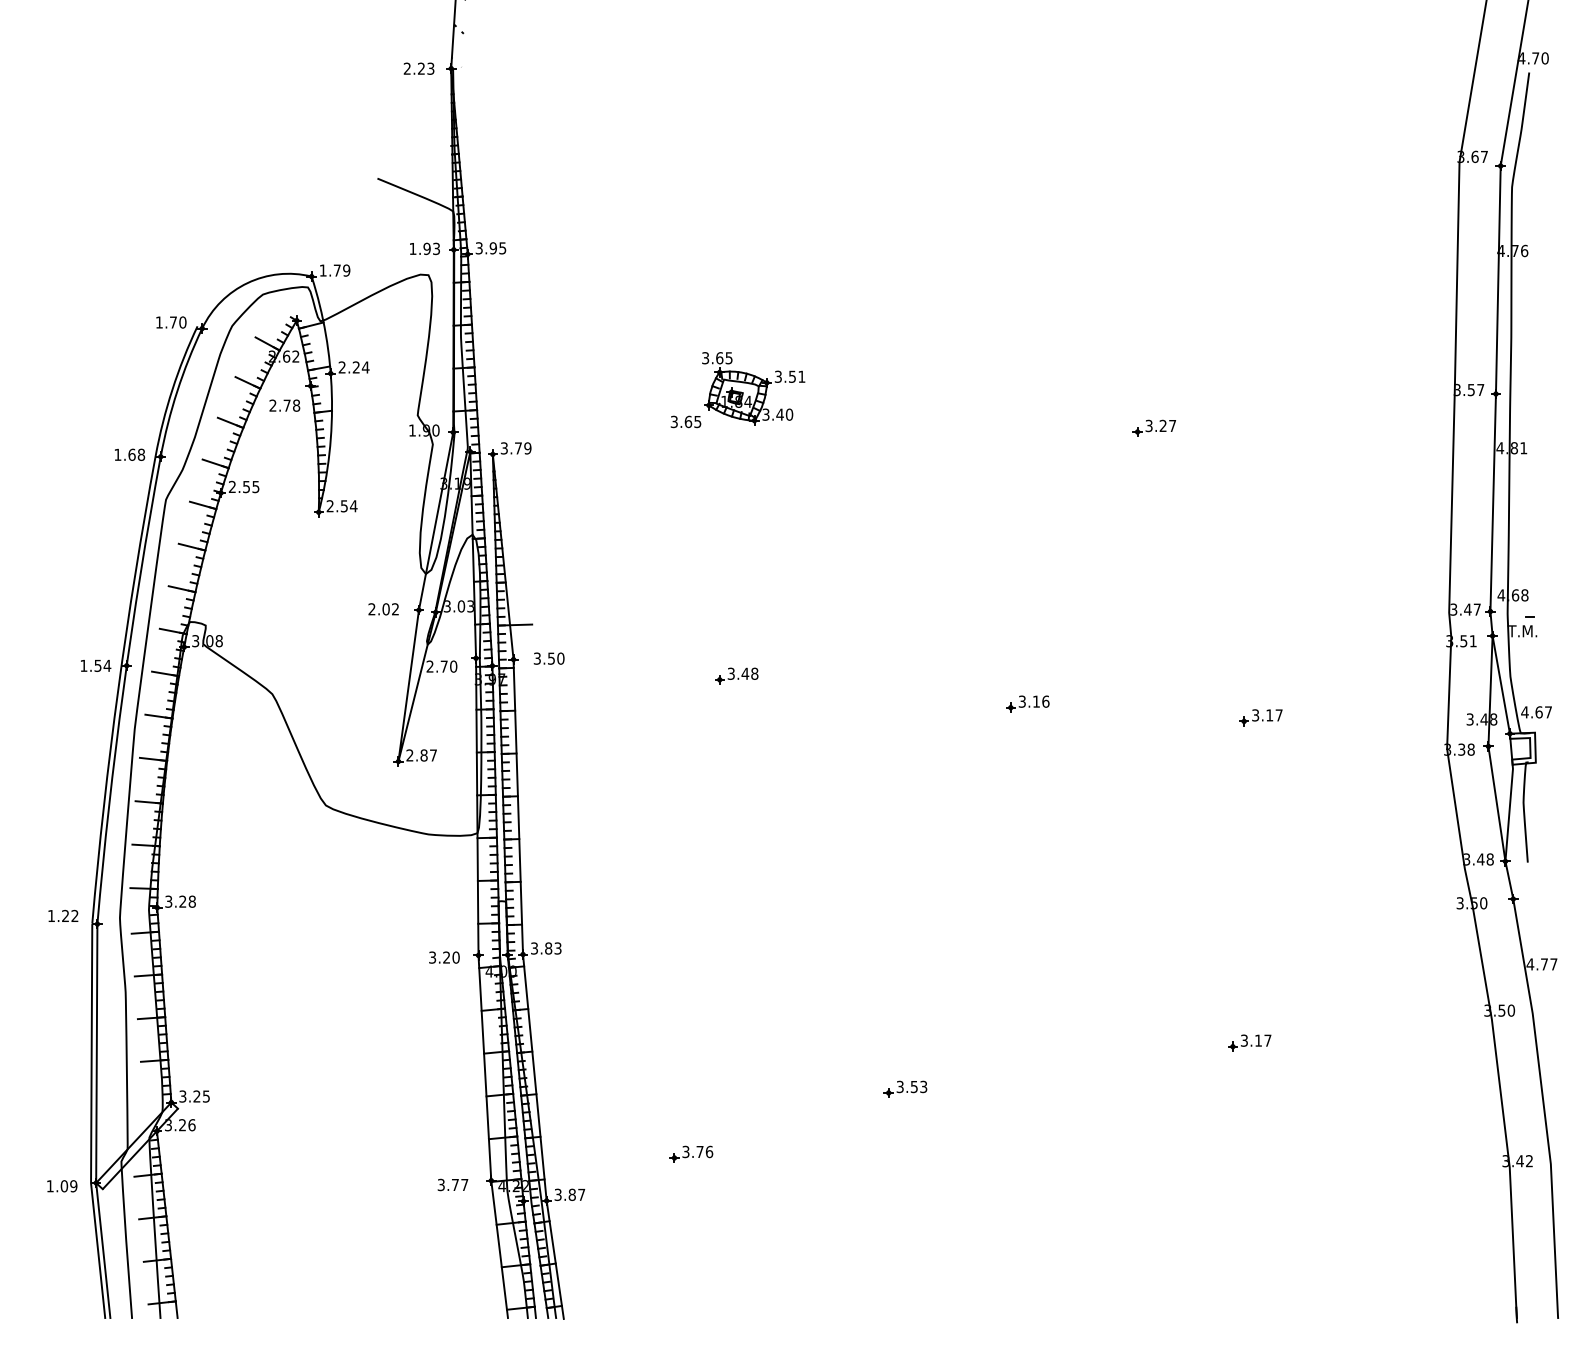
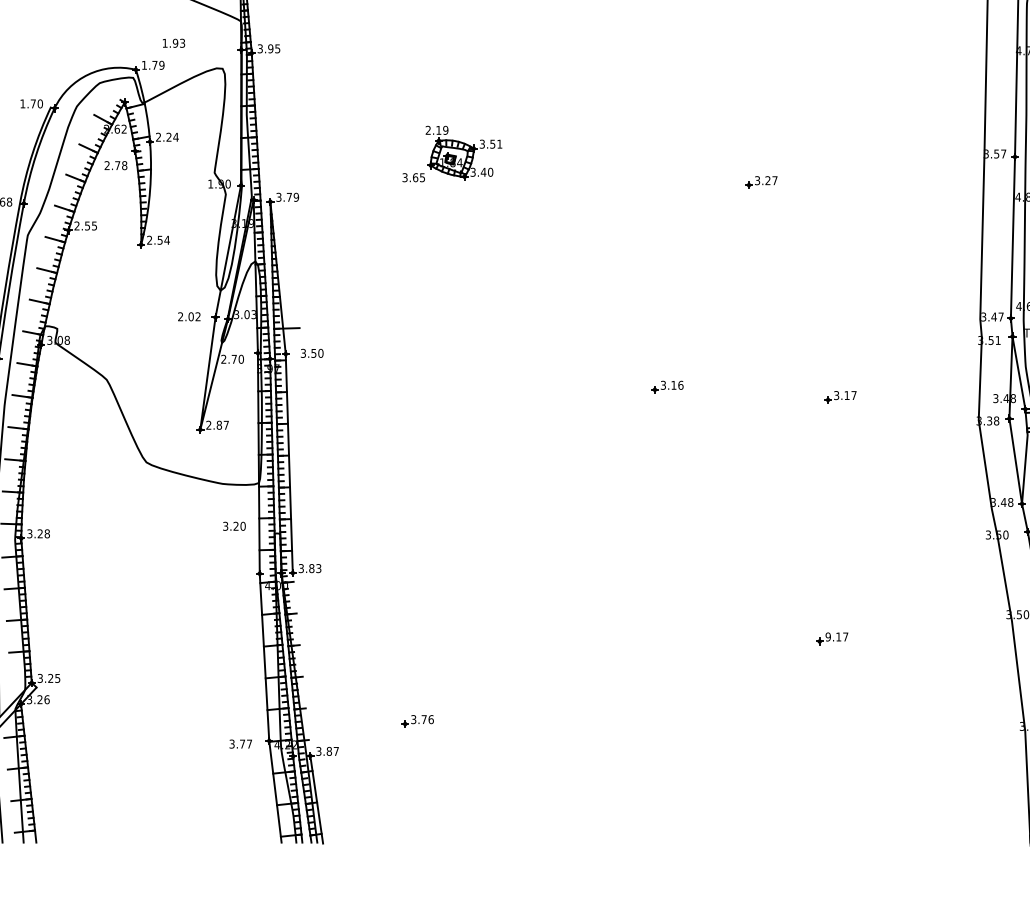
text: (424, 248) -> (173, 43), moved
text: (717, 358) -> (437, 130), 3.65 -> 2.19
part: (736, 675) -> (451, 365), removed
text: (444, 957) -> (234, 526), moved
text: (1244, 1040) -> (828, 636), 3.17 -> 9.17
line: (534, 1077) -> (301, 664), removed
part: (905, 1088) -> (576, 672), removed

